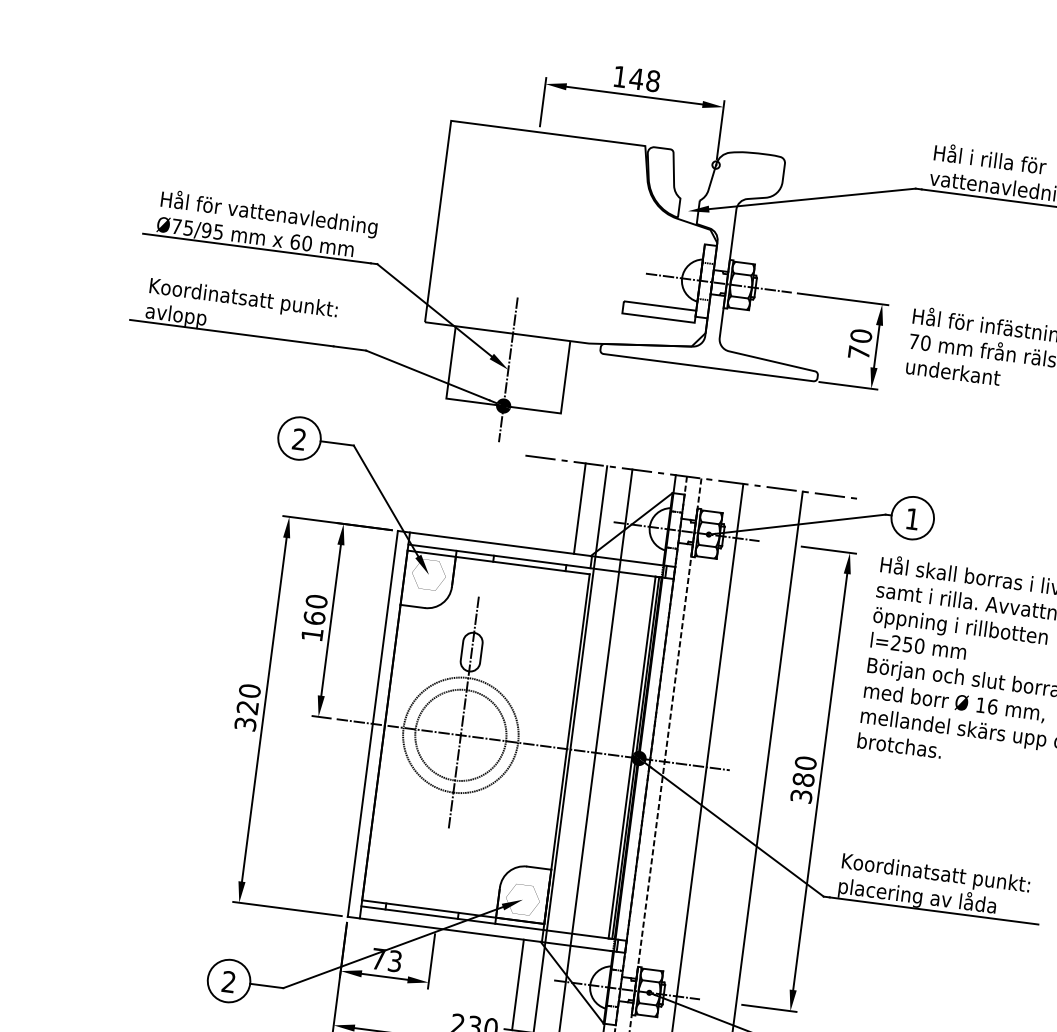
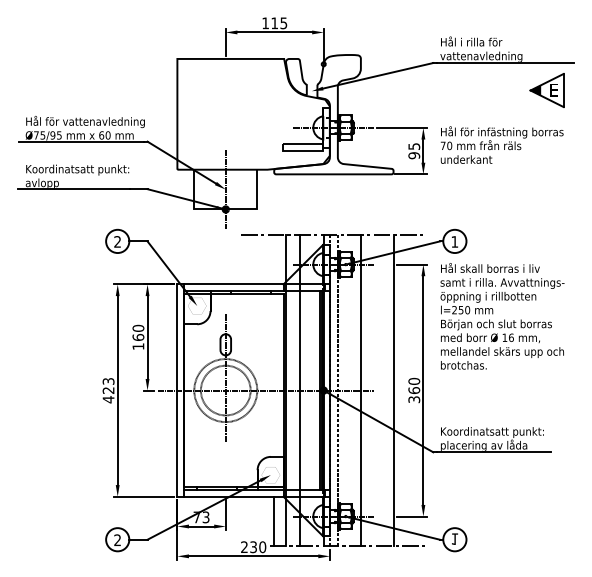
text: (645, 80) -> (279, 23), 148 -> 115
text: (860, 345) -> (414, 151), 70 -> 95
line: (580, 508) -> (274, 259), removed
text: (247, 707) -> (108, 390), 320 -> 423
text: (804, 779) -> (414, 390), 380 -> 360

